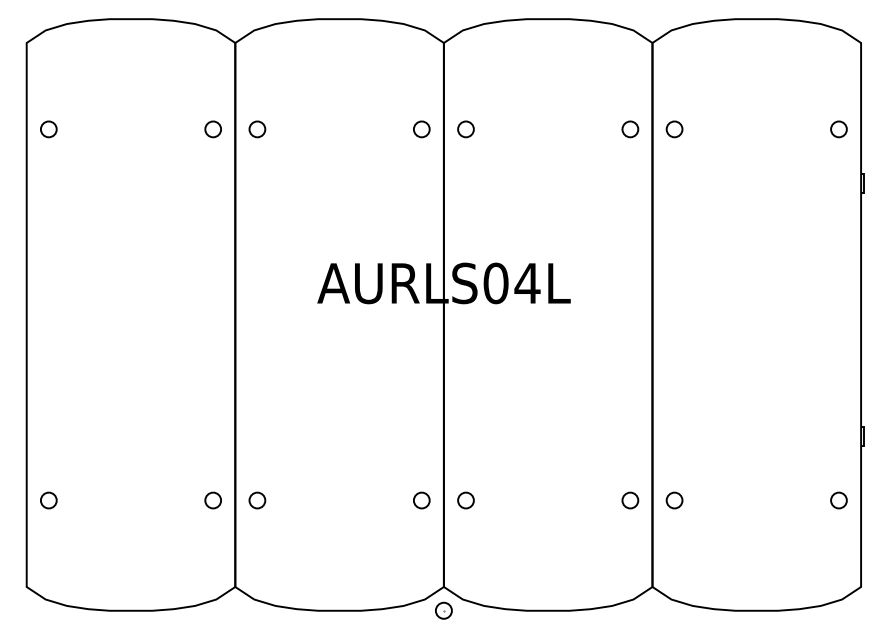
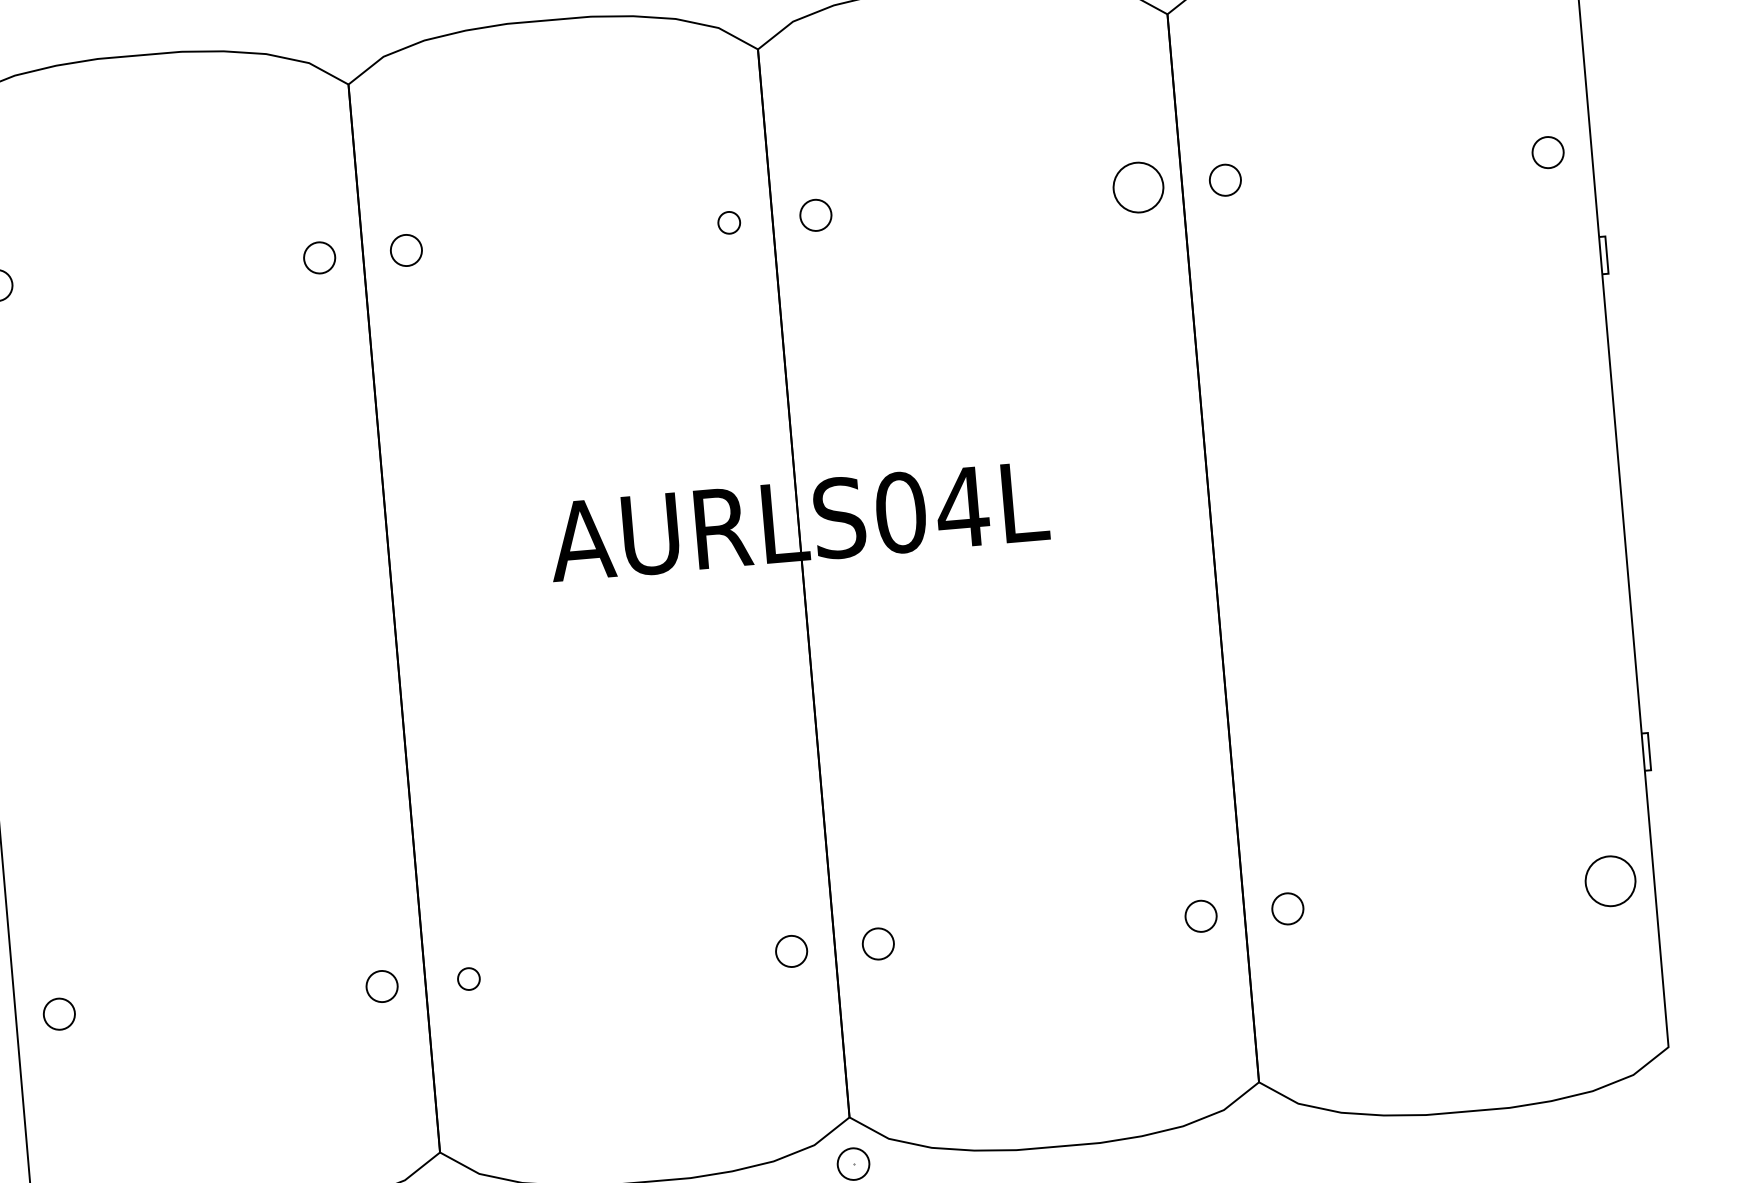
circle: (421, 129) -> (728, 223), size x0.7
circle: (630, 129) -> (1138, 187), size x1.6
circle: (257, 500) -> (469, 979), size x0.7
circle: (838, 500) -> (1609, 881), size x1.6

